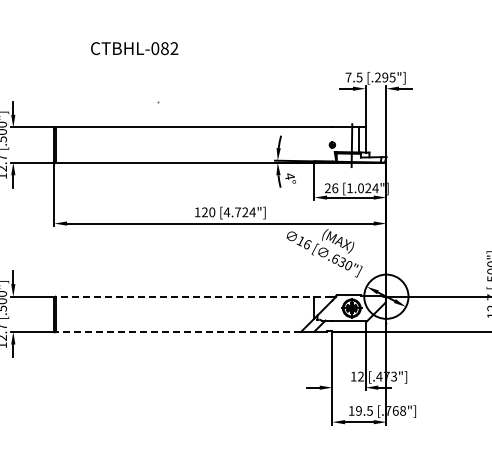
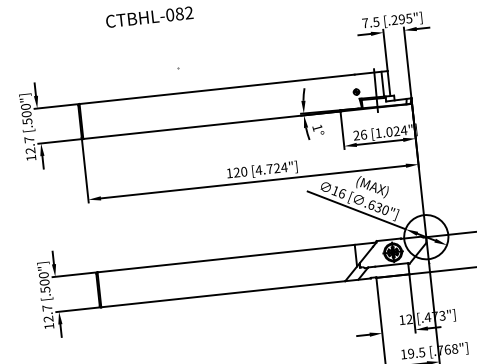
text: (289, 176) -> (317, 127), 4° -> 1°
line: (319, 262) -> (356, 210), added
line: (193, 296) -> (234, 257), dashed -> solid
line: (178, 331) -> (223, 293), dashed -> solid

